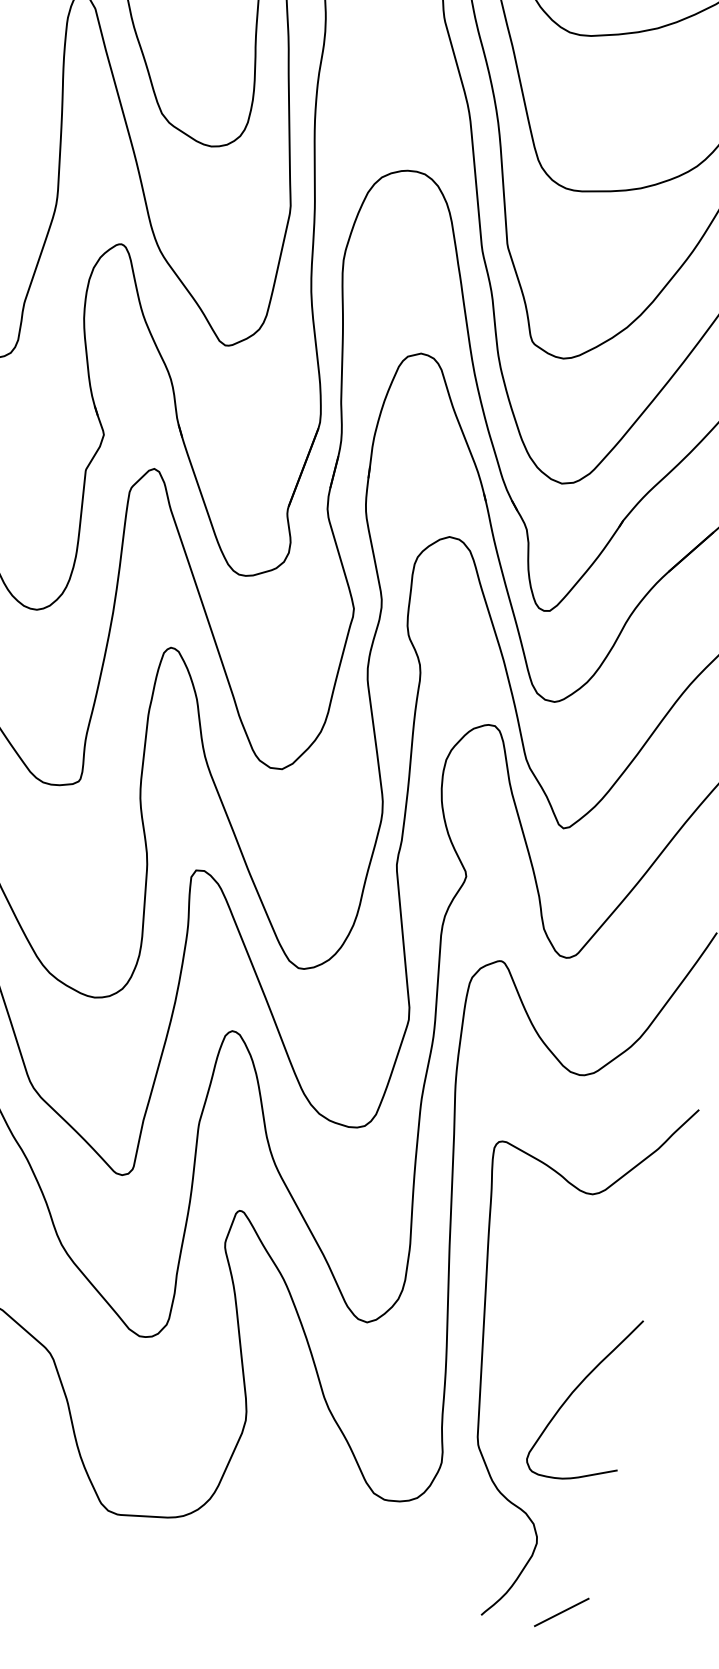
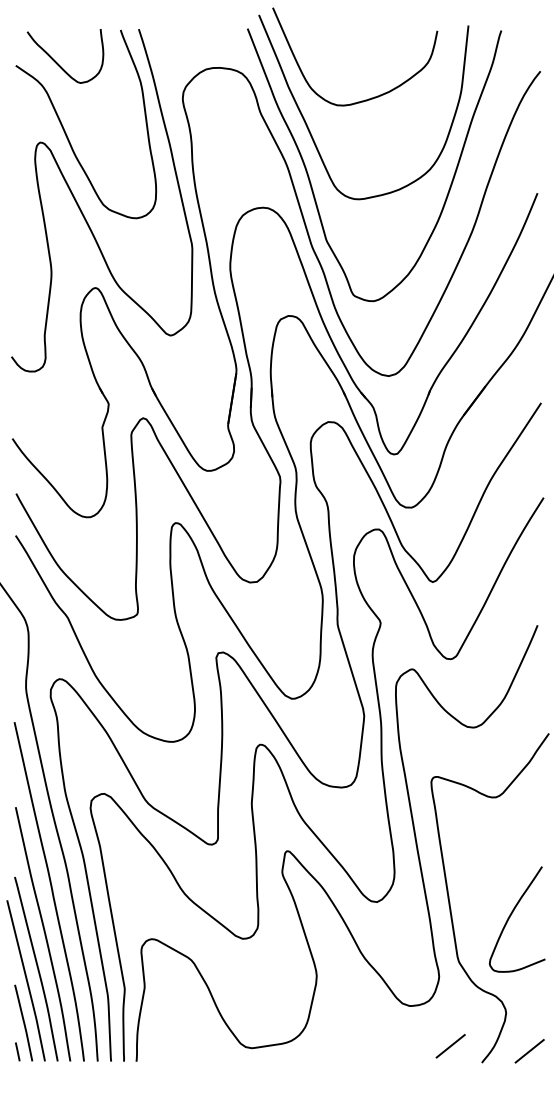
line: (436, 1578) -> (450, 1046), added

